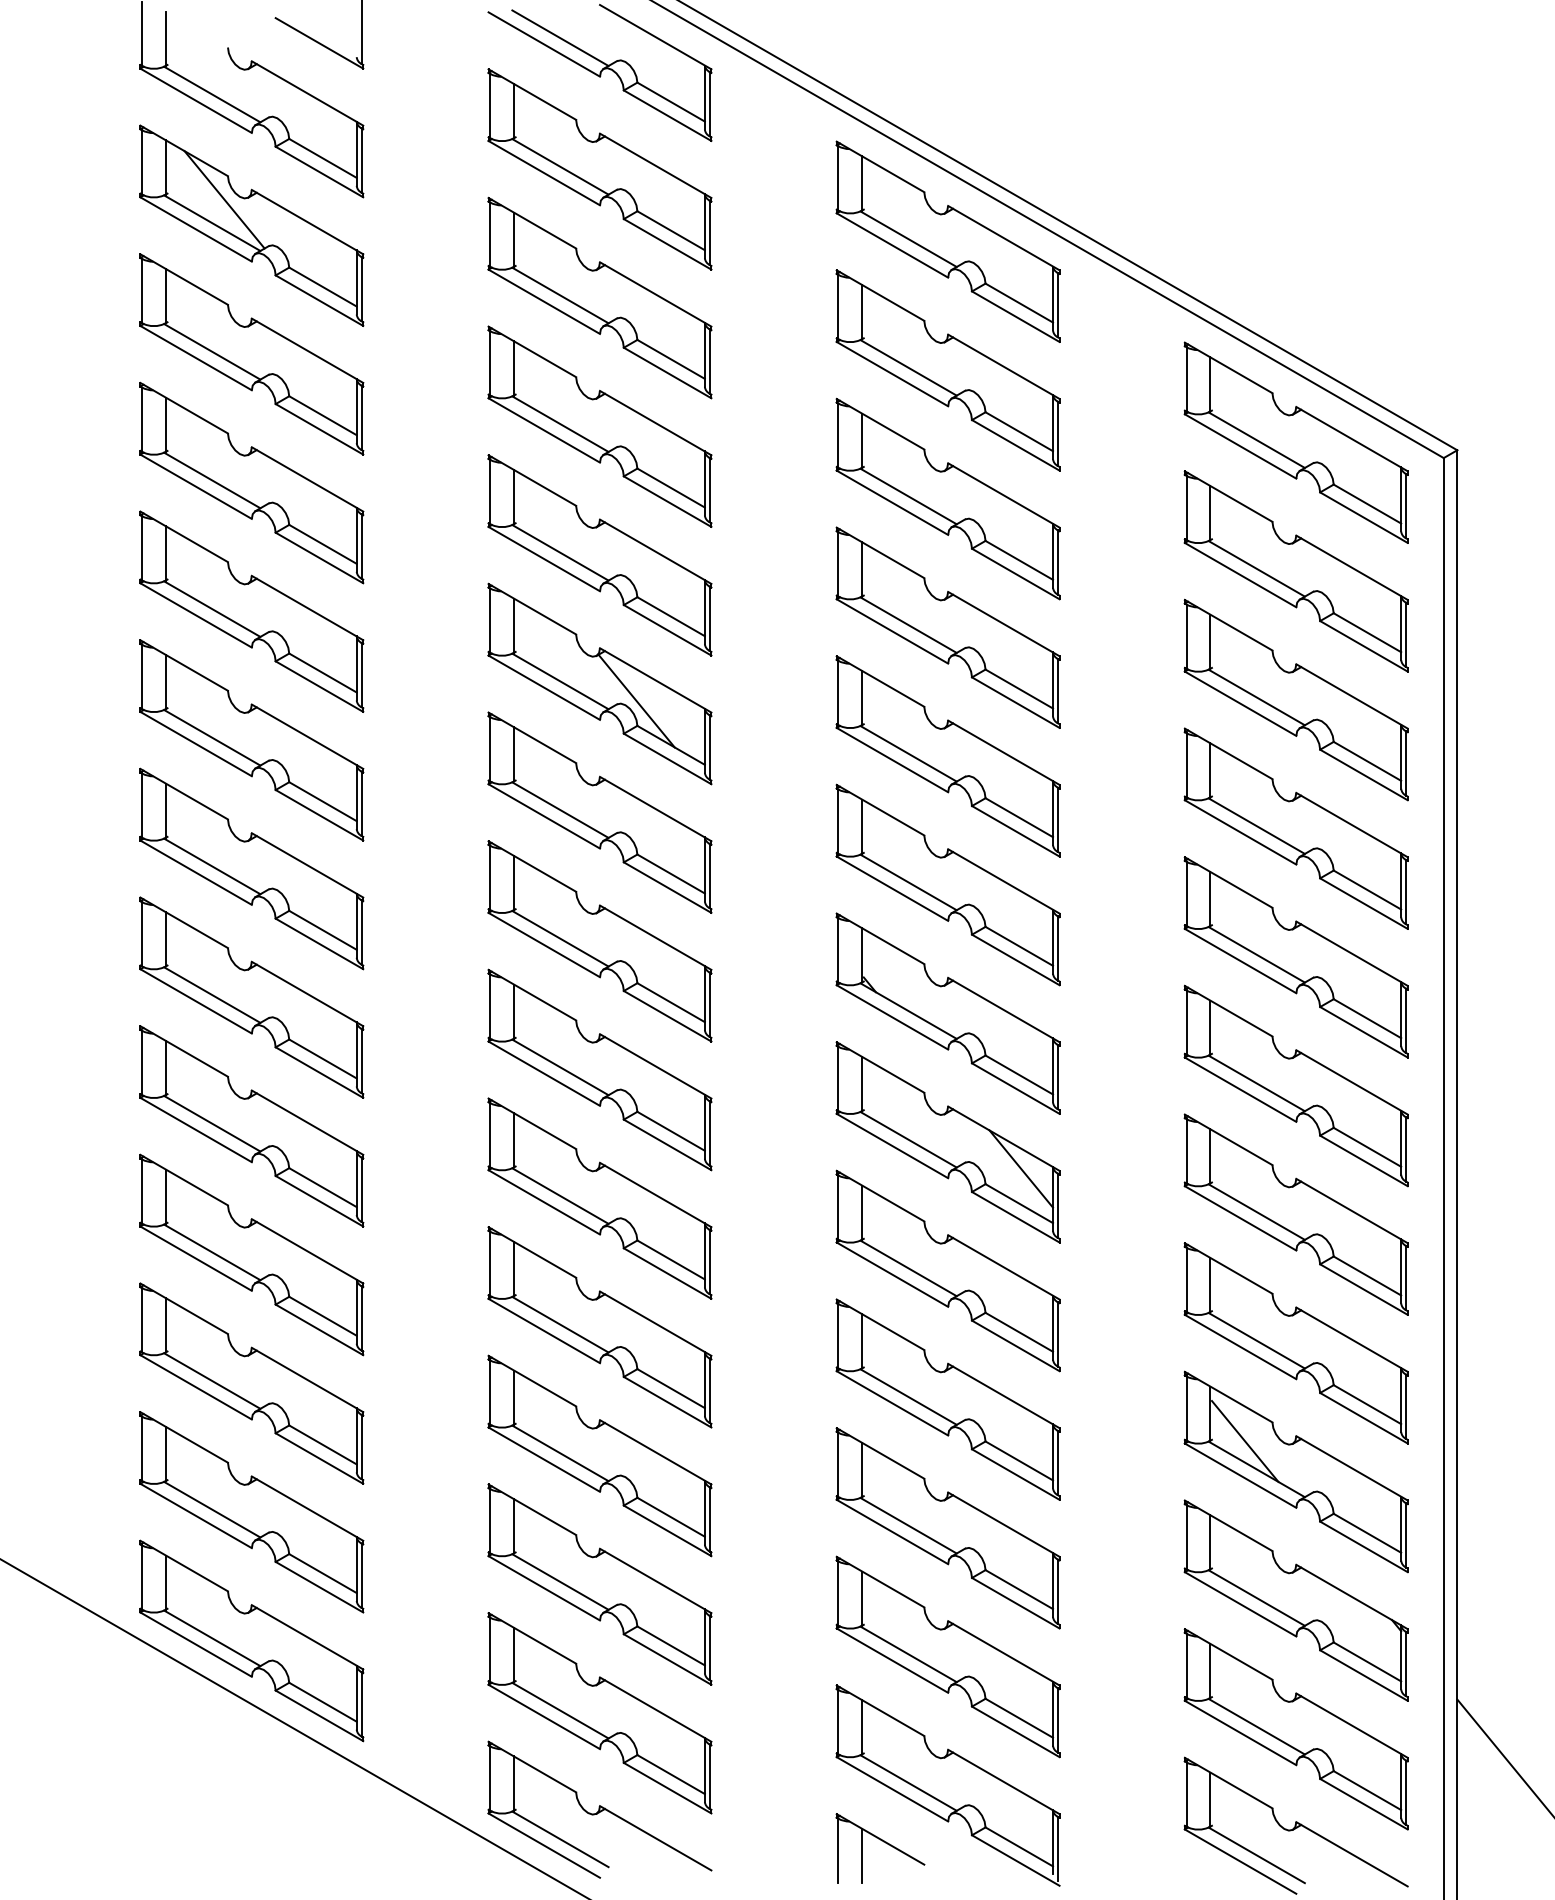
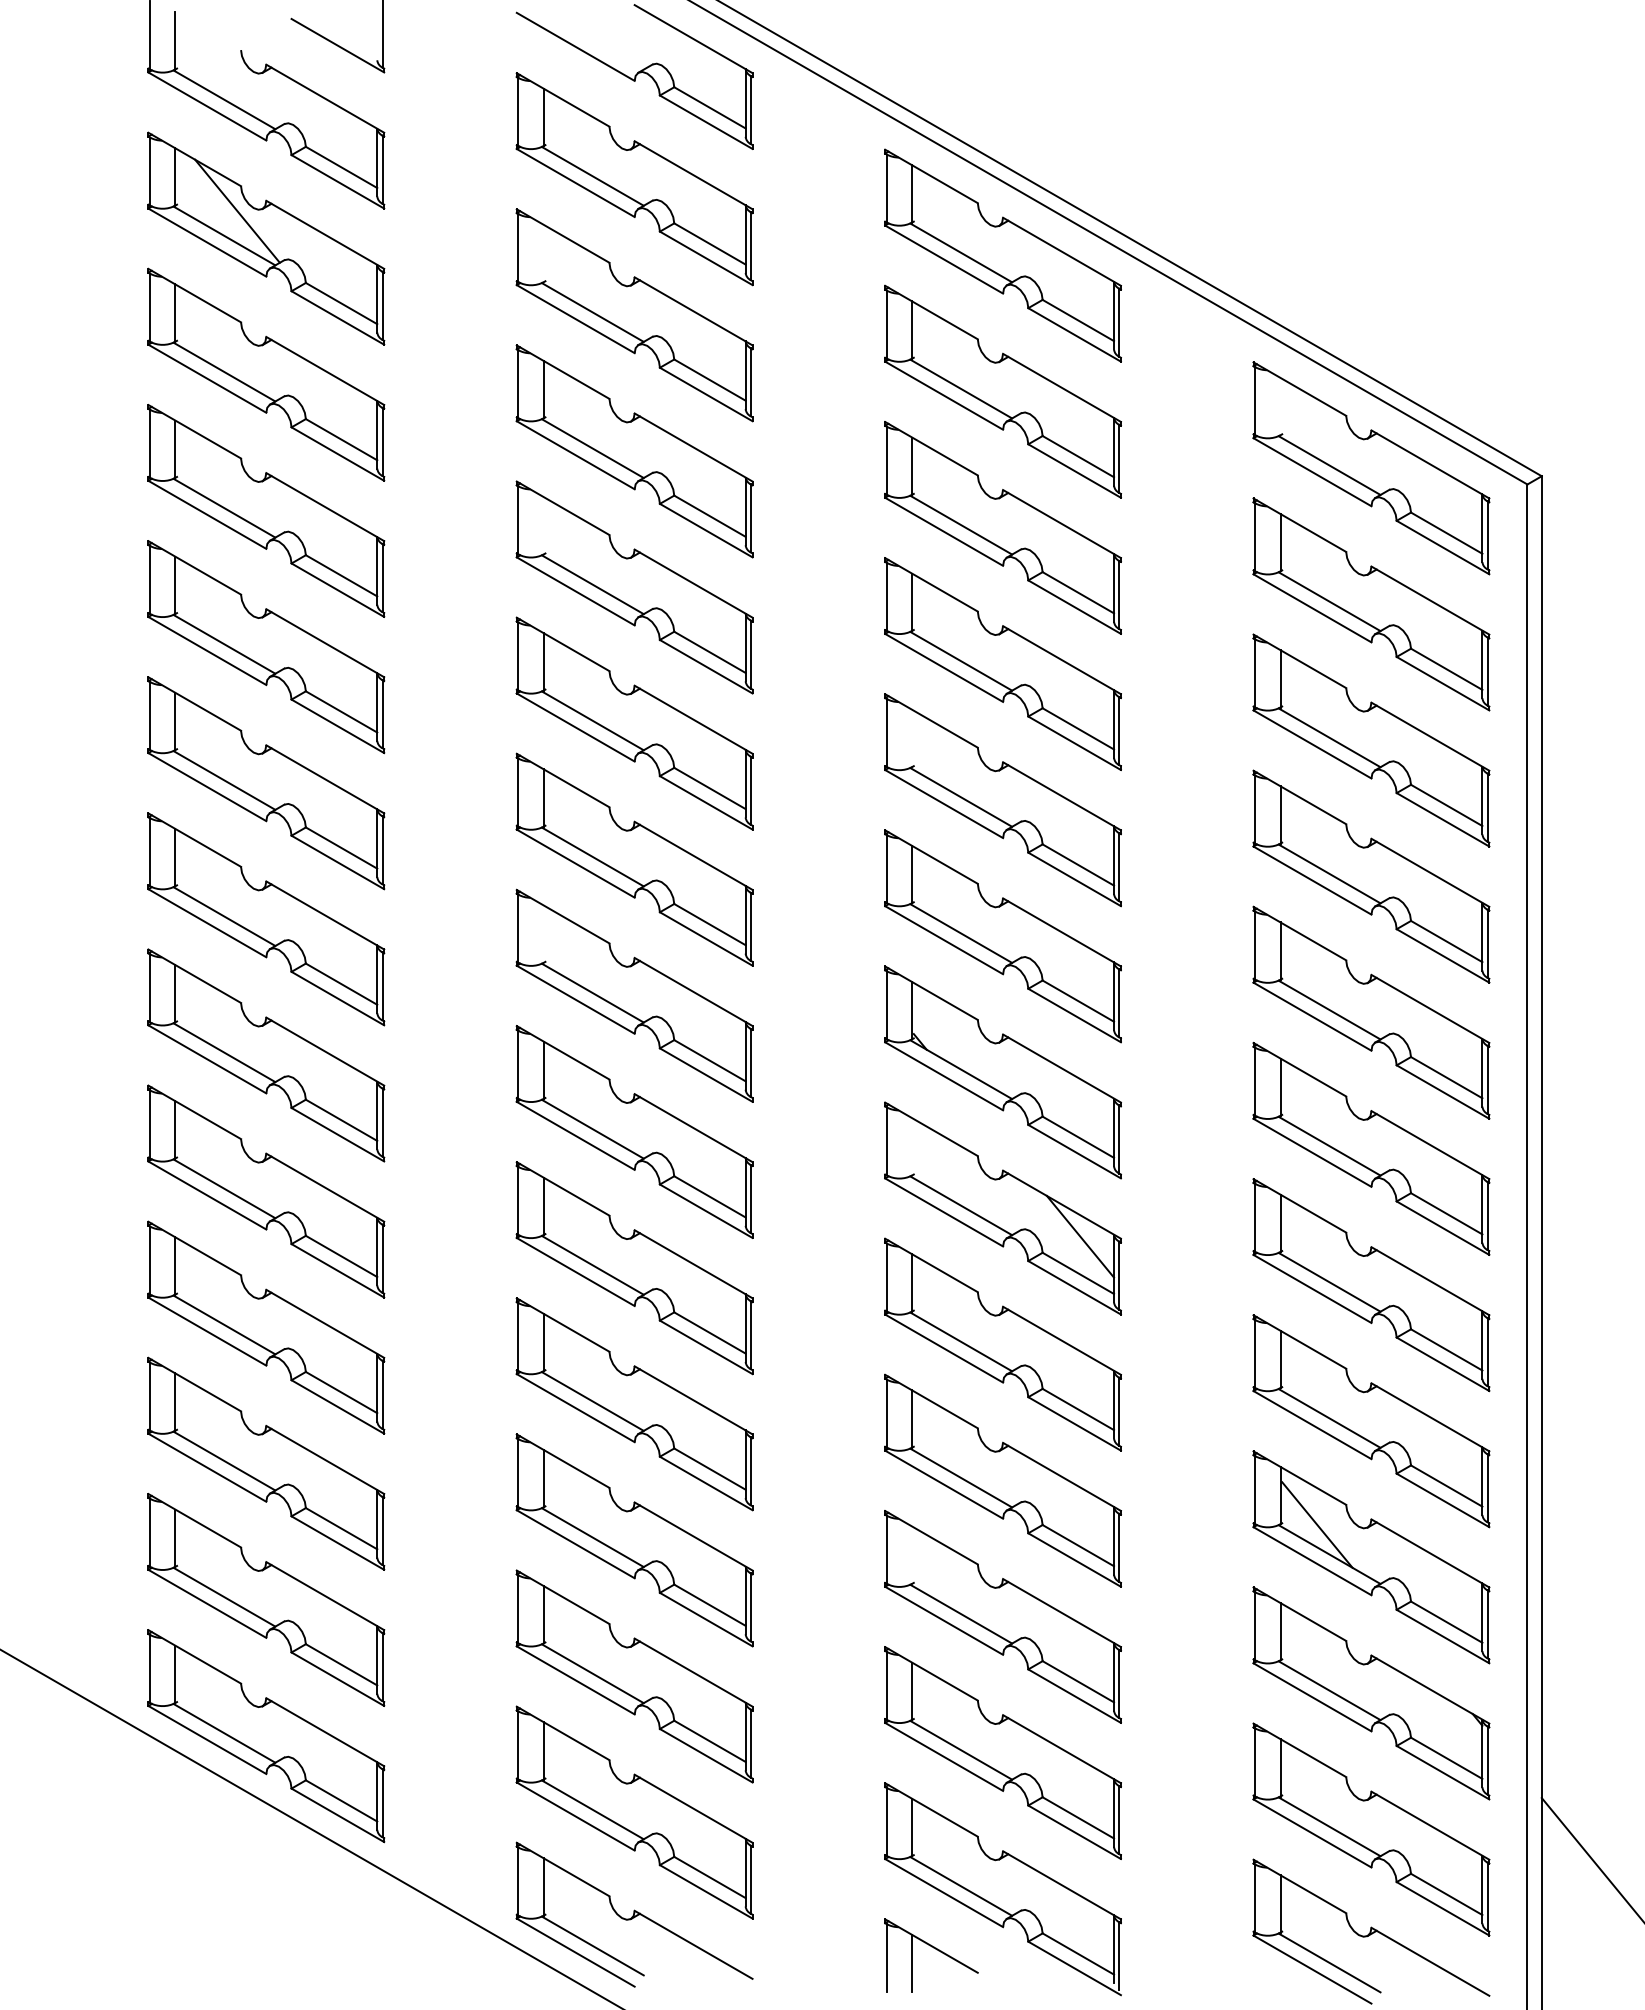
line: (560, 37) -> (592, 39), removed
line: (513, 239) -> (543, 253), removed
line: (1210, 384) -> (1280, 406), removed
line: (513, 496) -> (543, 525), removed
line: (862, 698) -> (912, 738), removed
line: (636, 700) -> (673, 741), removed
line: (513, 882) -> (543, 933), removed
line: (862, 1083) -> (912, 1146), removed
line: (862, 1469) -> (912, 1554), removed

